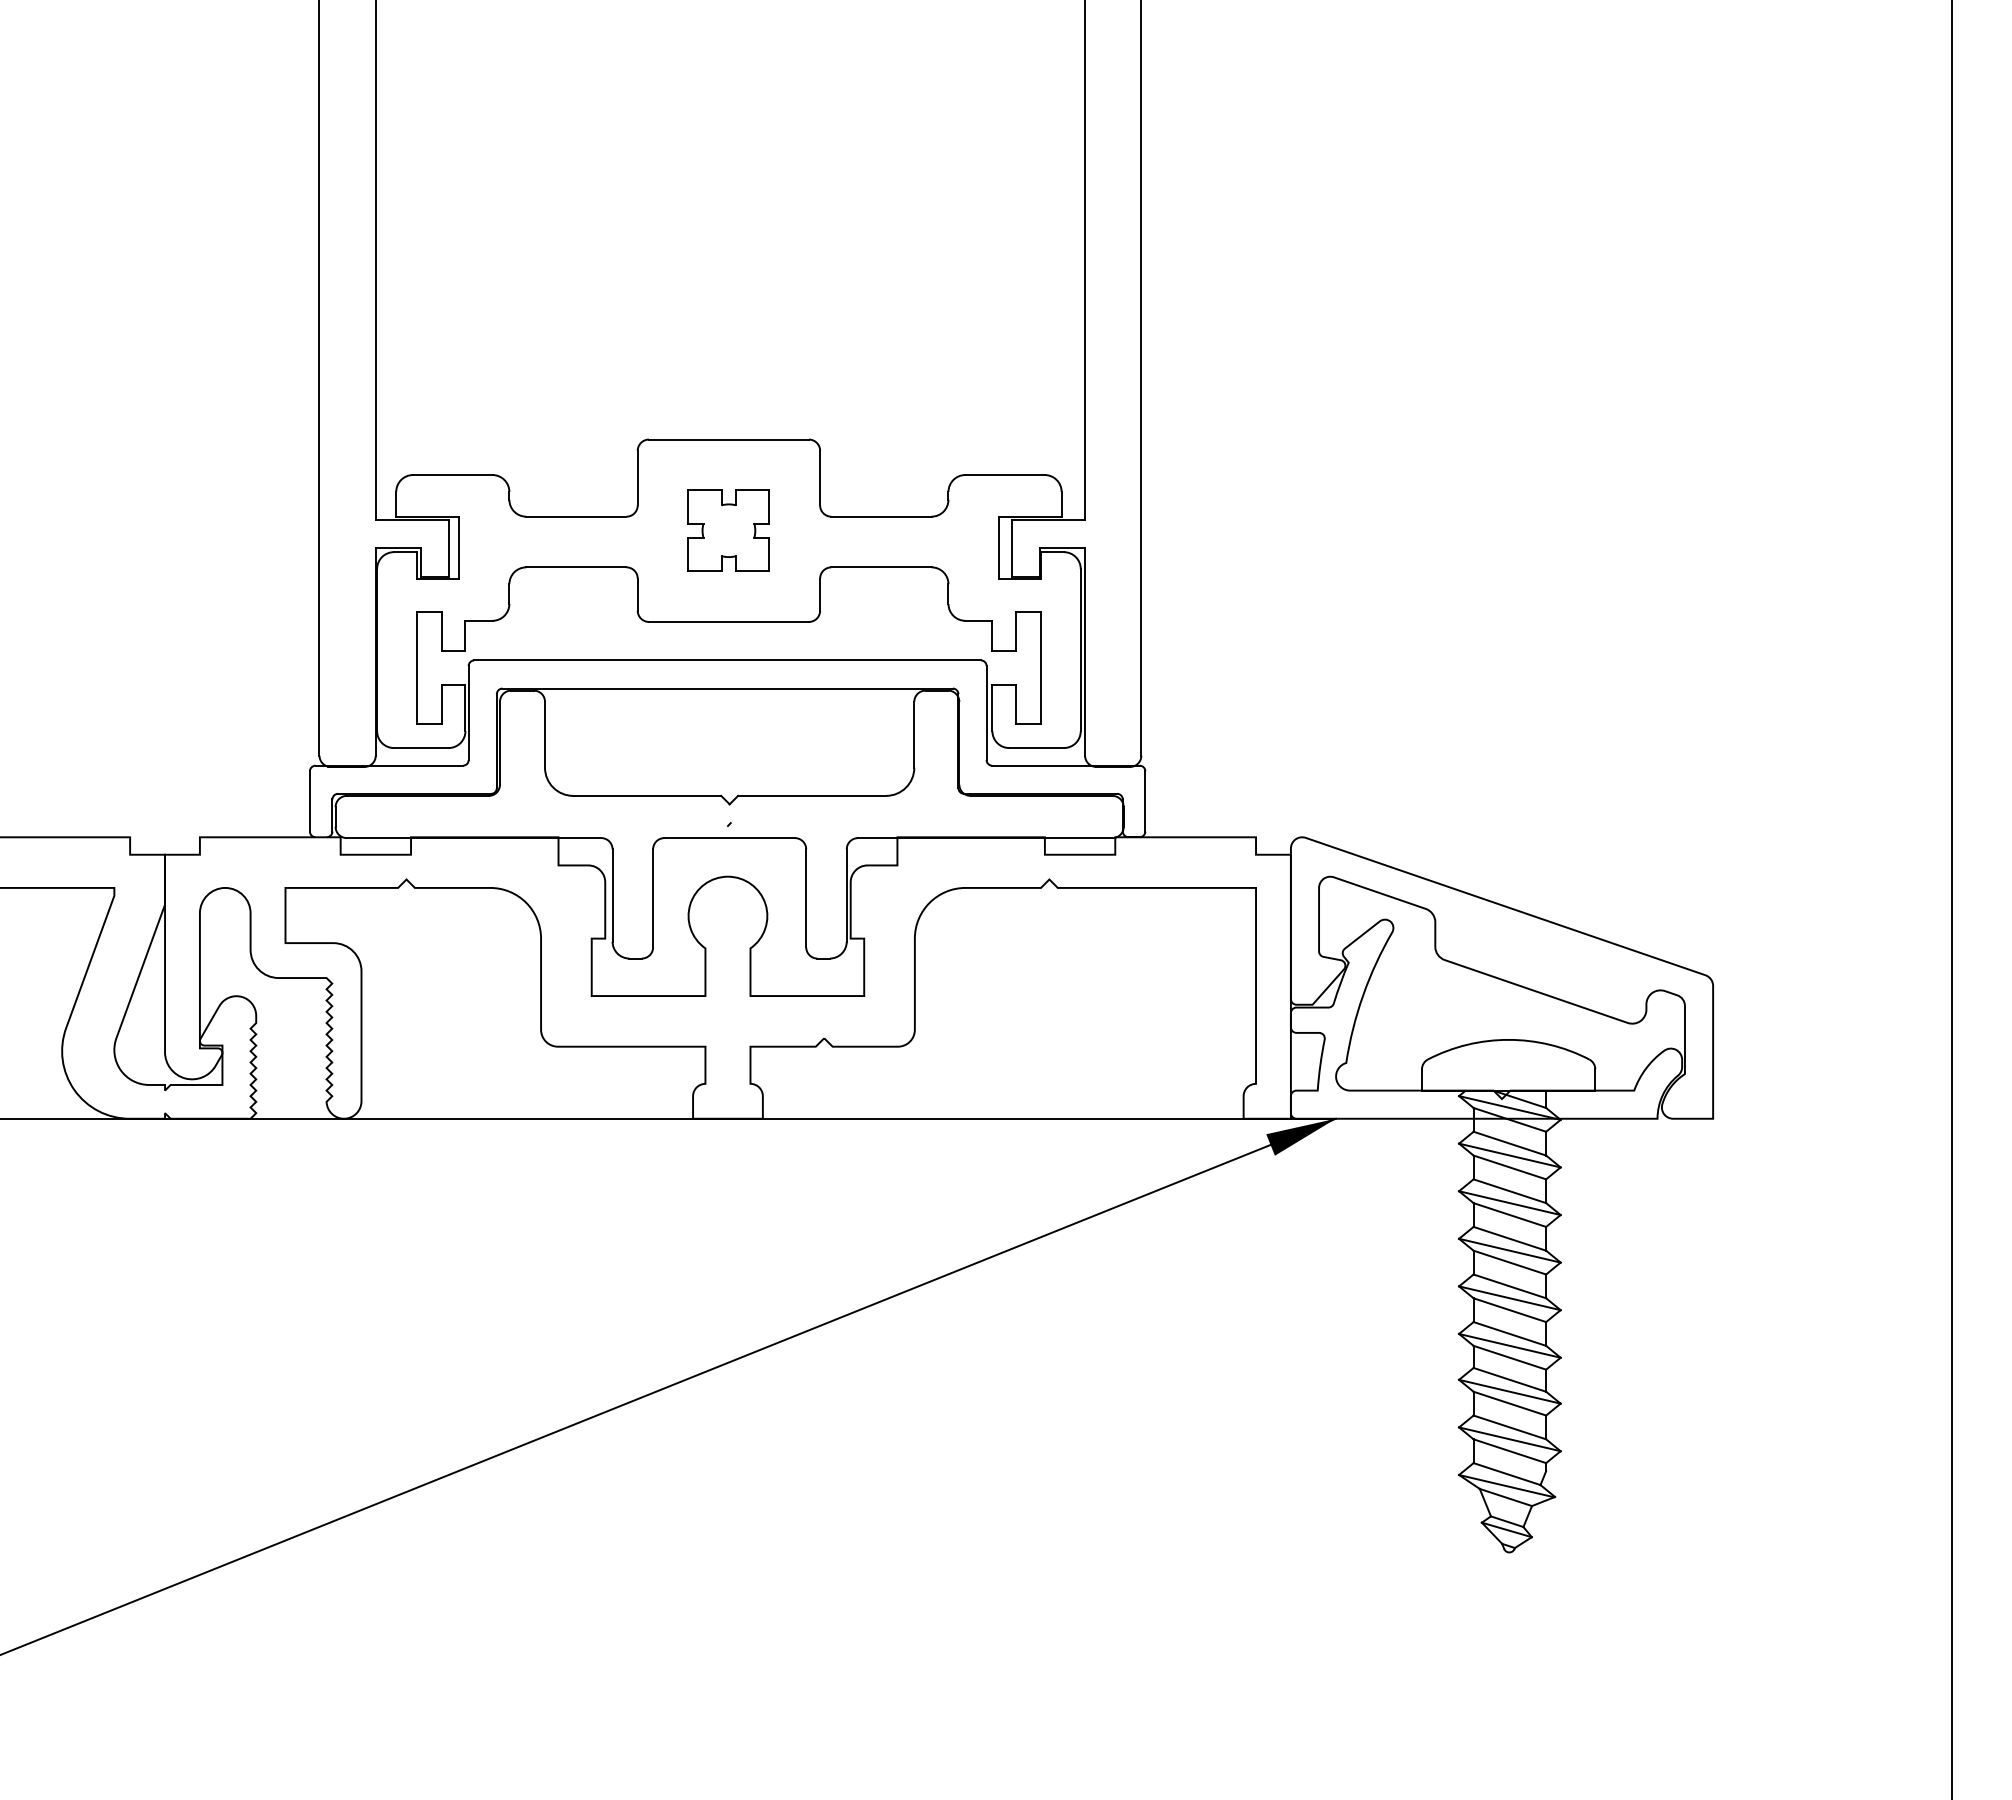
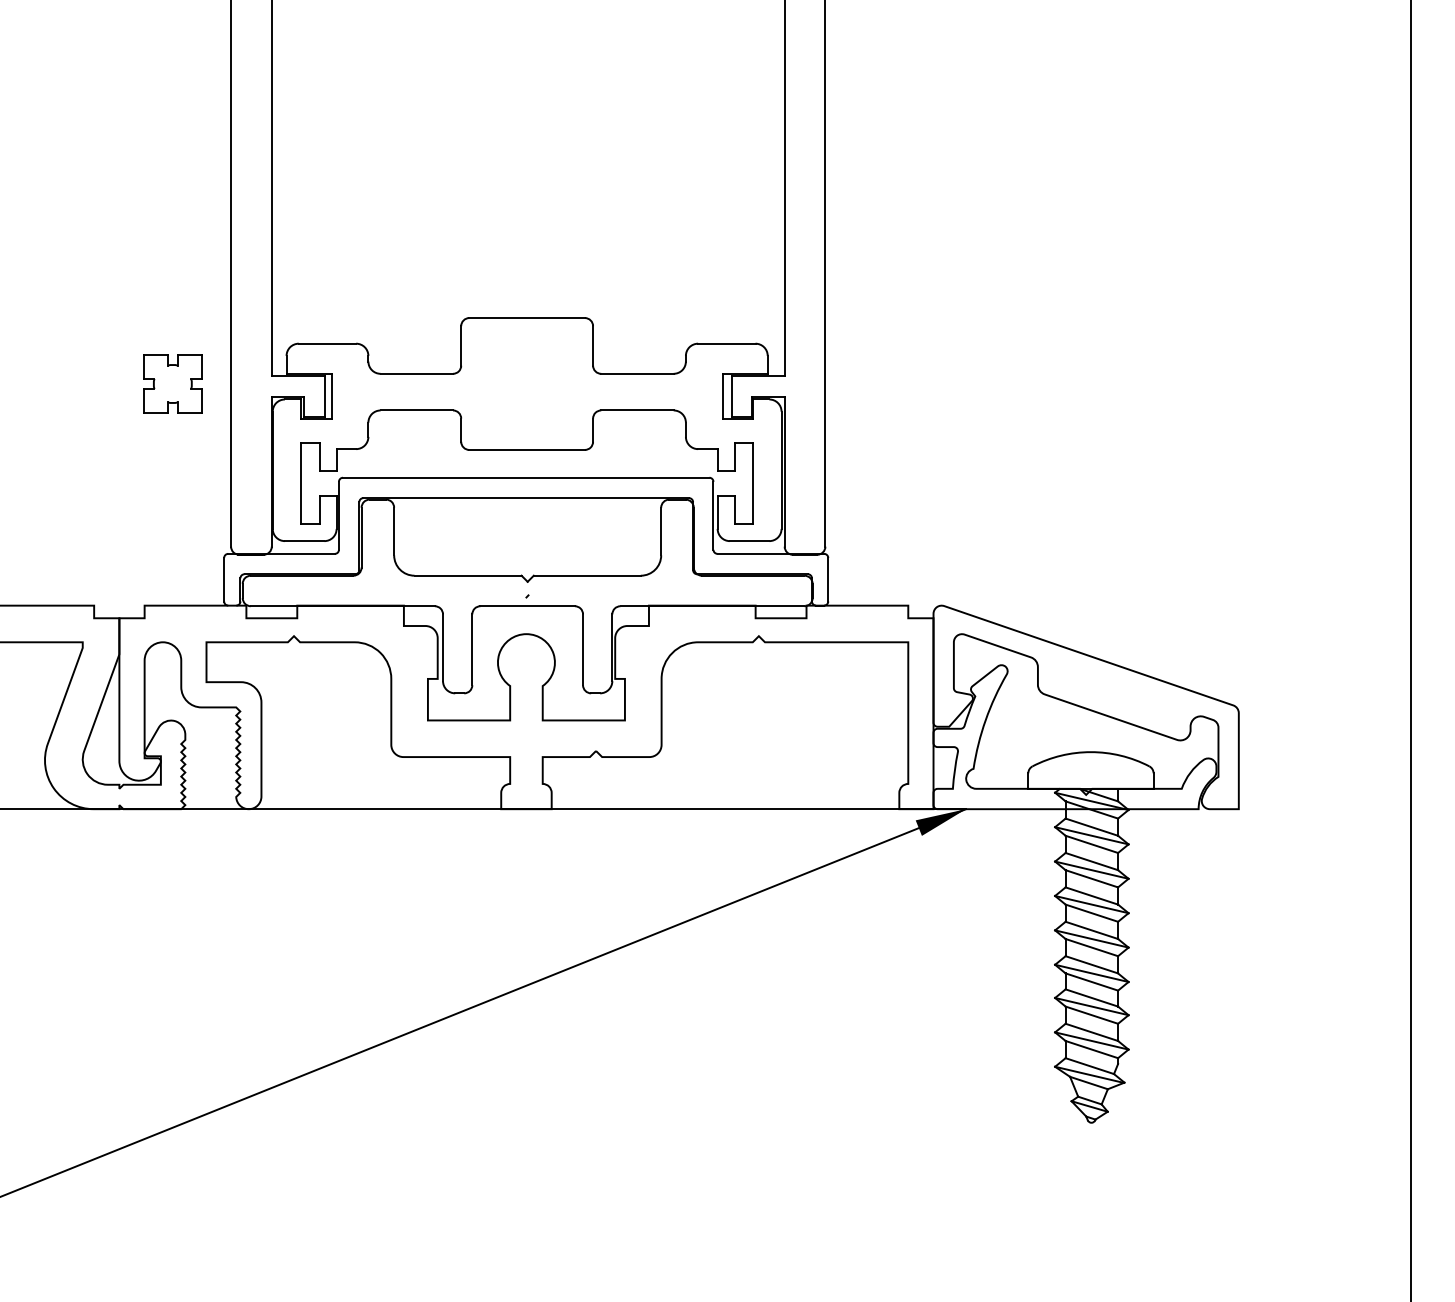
part: (728, 530) -> (172, 383), moved

